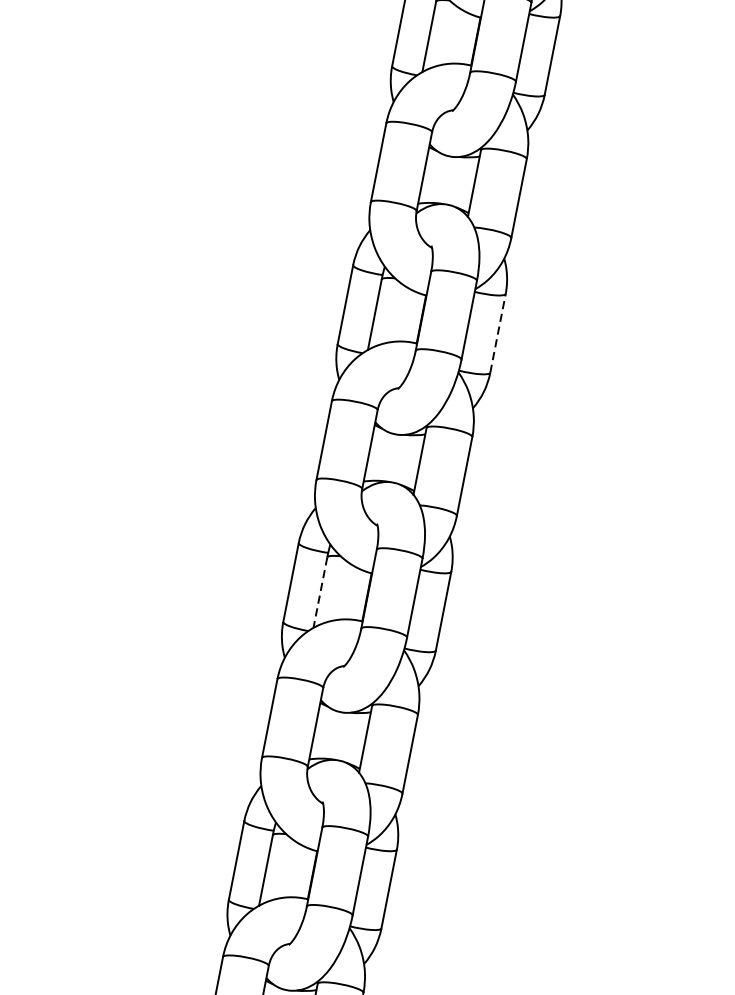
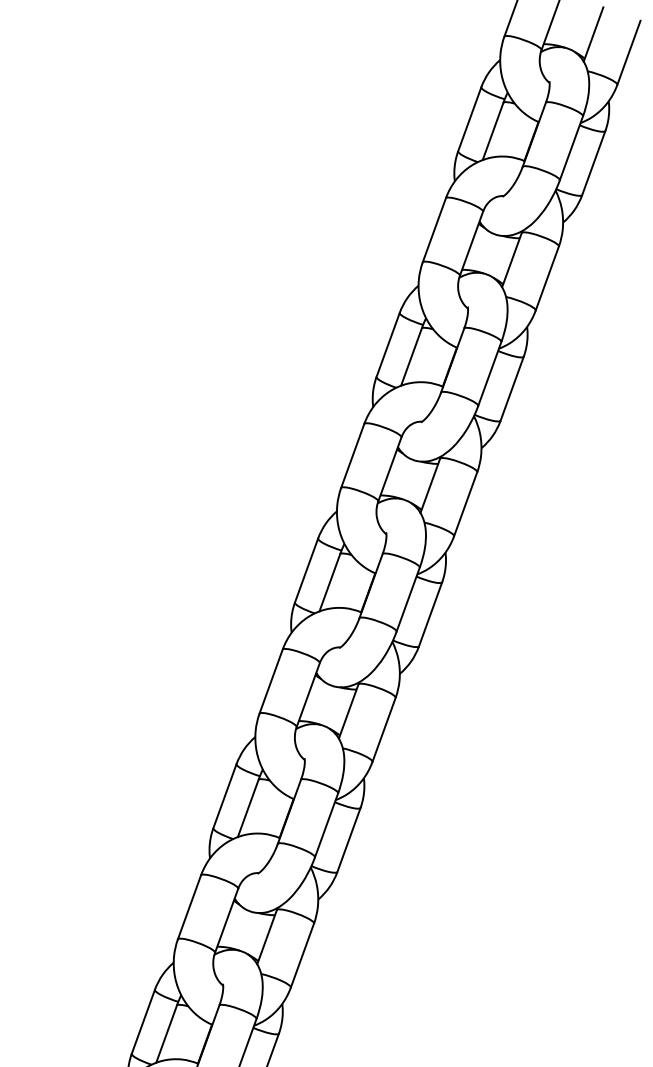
line: (498, 333) -> (512, 388), dashed -> solid
line: (320, 593) -> (329, 583), dashed -> solid

